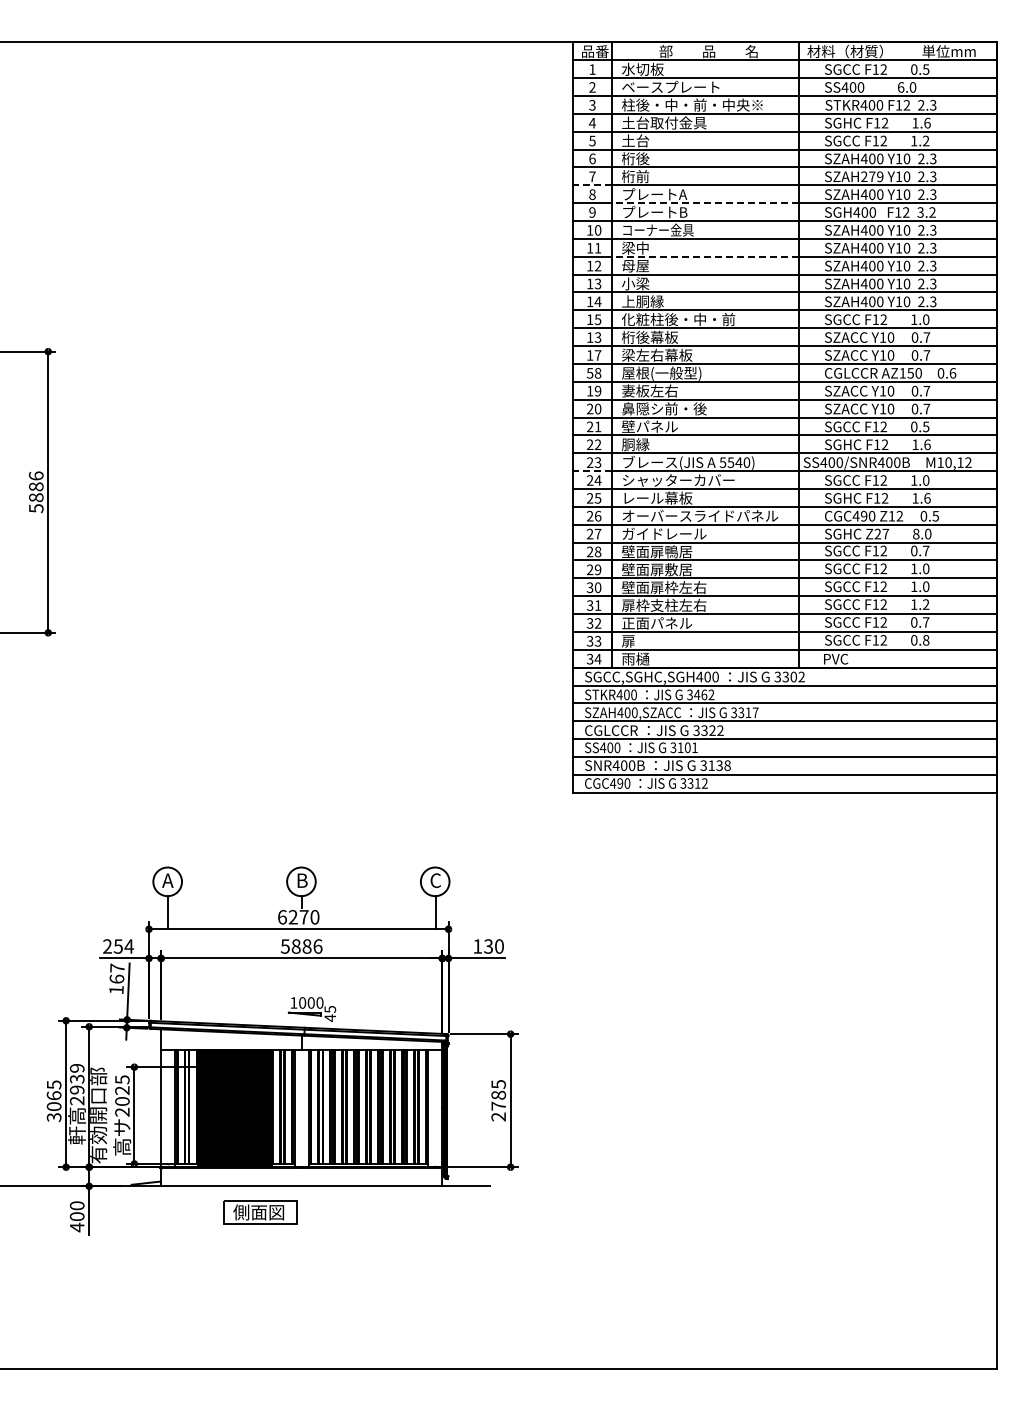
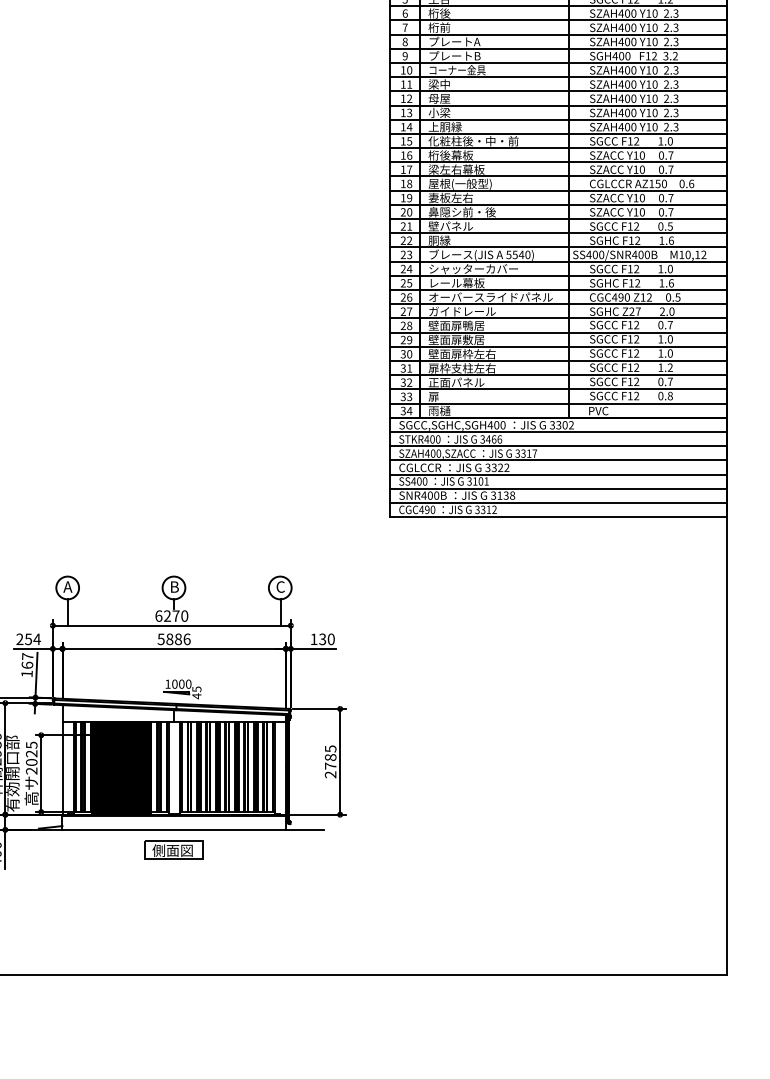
text: (871, 176) -> (626, 27), SZAH279 -> SZAH400
line: (592, 185) -> (405, 34), dashed -> solid
line: (705, 203) -> (495, 49), dashed -> solid
line: (705, 256) -> (495, 91), dashed -> solid
text: (597, 337) -> (409, 155), 13 -> 16
text: (589, 373) -> (402, 184), 58 -> 18
line: (592, 471) -> (405, 261), dashed -> solid
text: (916, 533) -> (662, 311), 8.0 -> 2.0
text: (711, 694) -> (499, 439), 3462 -> 3466
part: (260, 1212) -> (174, 850), moved

